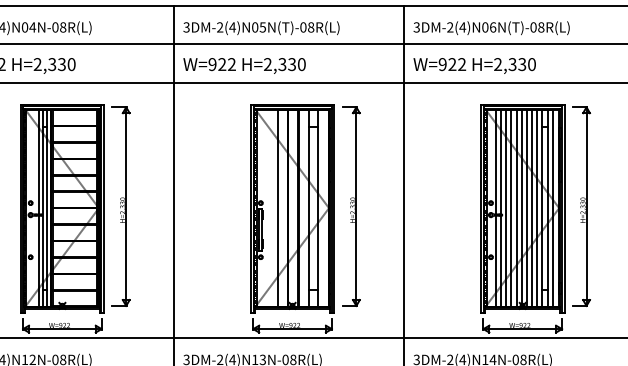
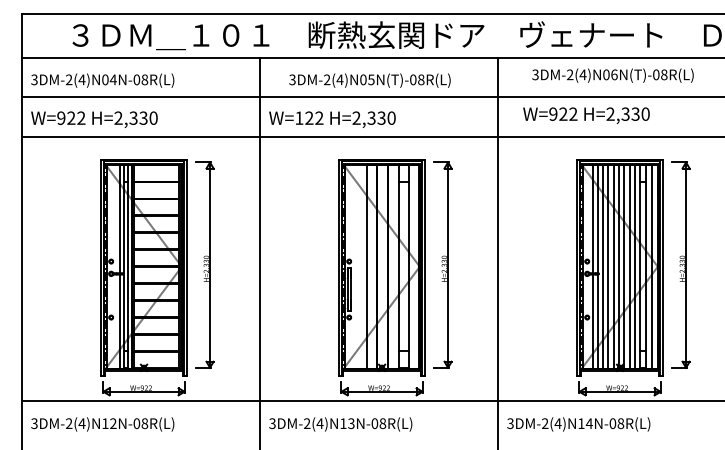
text: (261, 28) -> (369, 80), moved
text: (491, 28) -> (612, 75), moved
text: (212, 63) -> (299, 117), W=922 -> W=122
text: (474, 65) -> (586, 115), moved

